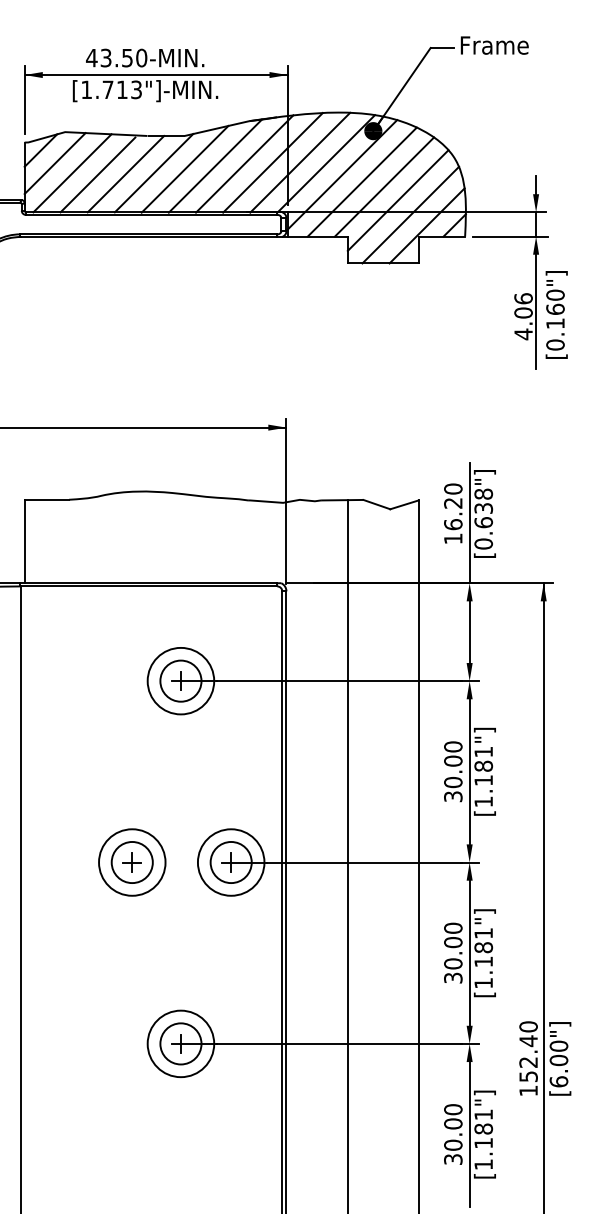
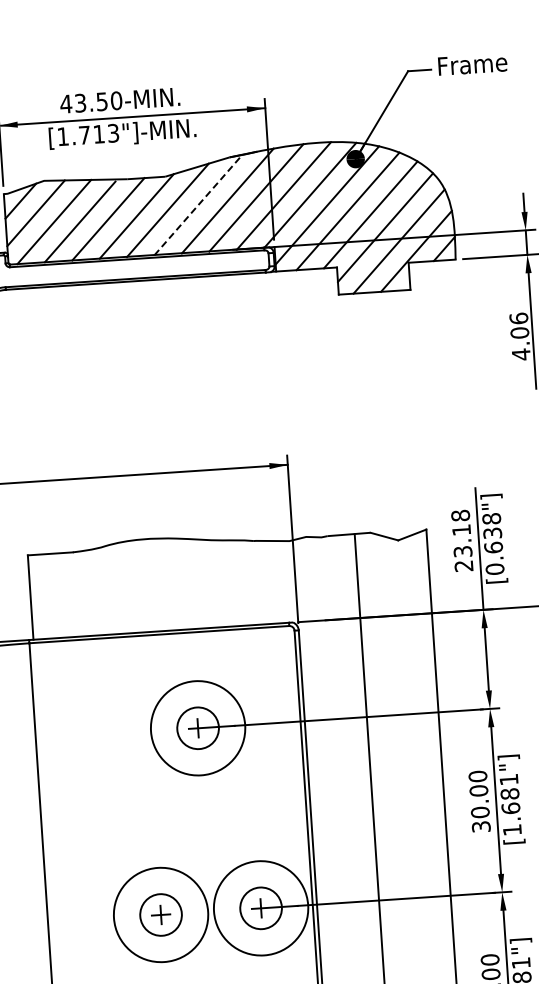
line: (215, 166) -> (198, 205), solid -> dashed
text: (453, 513) -> (462, 540), 16.20 -> 23.18
circle: (180, 680) -> (197, 727), size x1.4
text: (483, 779) -> (510, 807), [1.181"] -> [1.681"]
circle: (132, 862) -> (161, 914), size x1.4
circle: (230, 862) -> (260, 908), size x1.4

